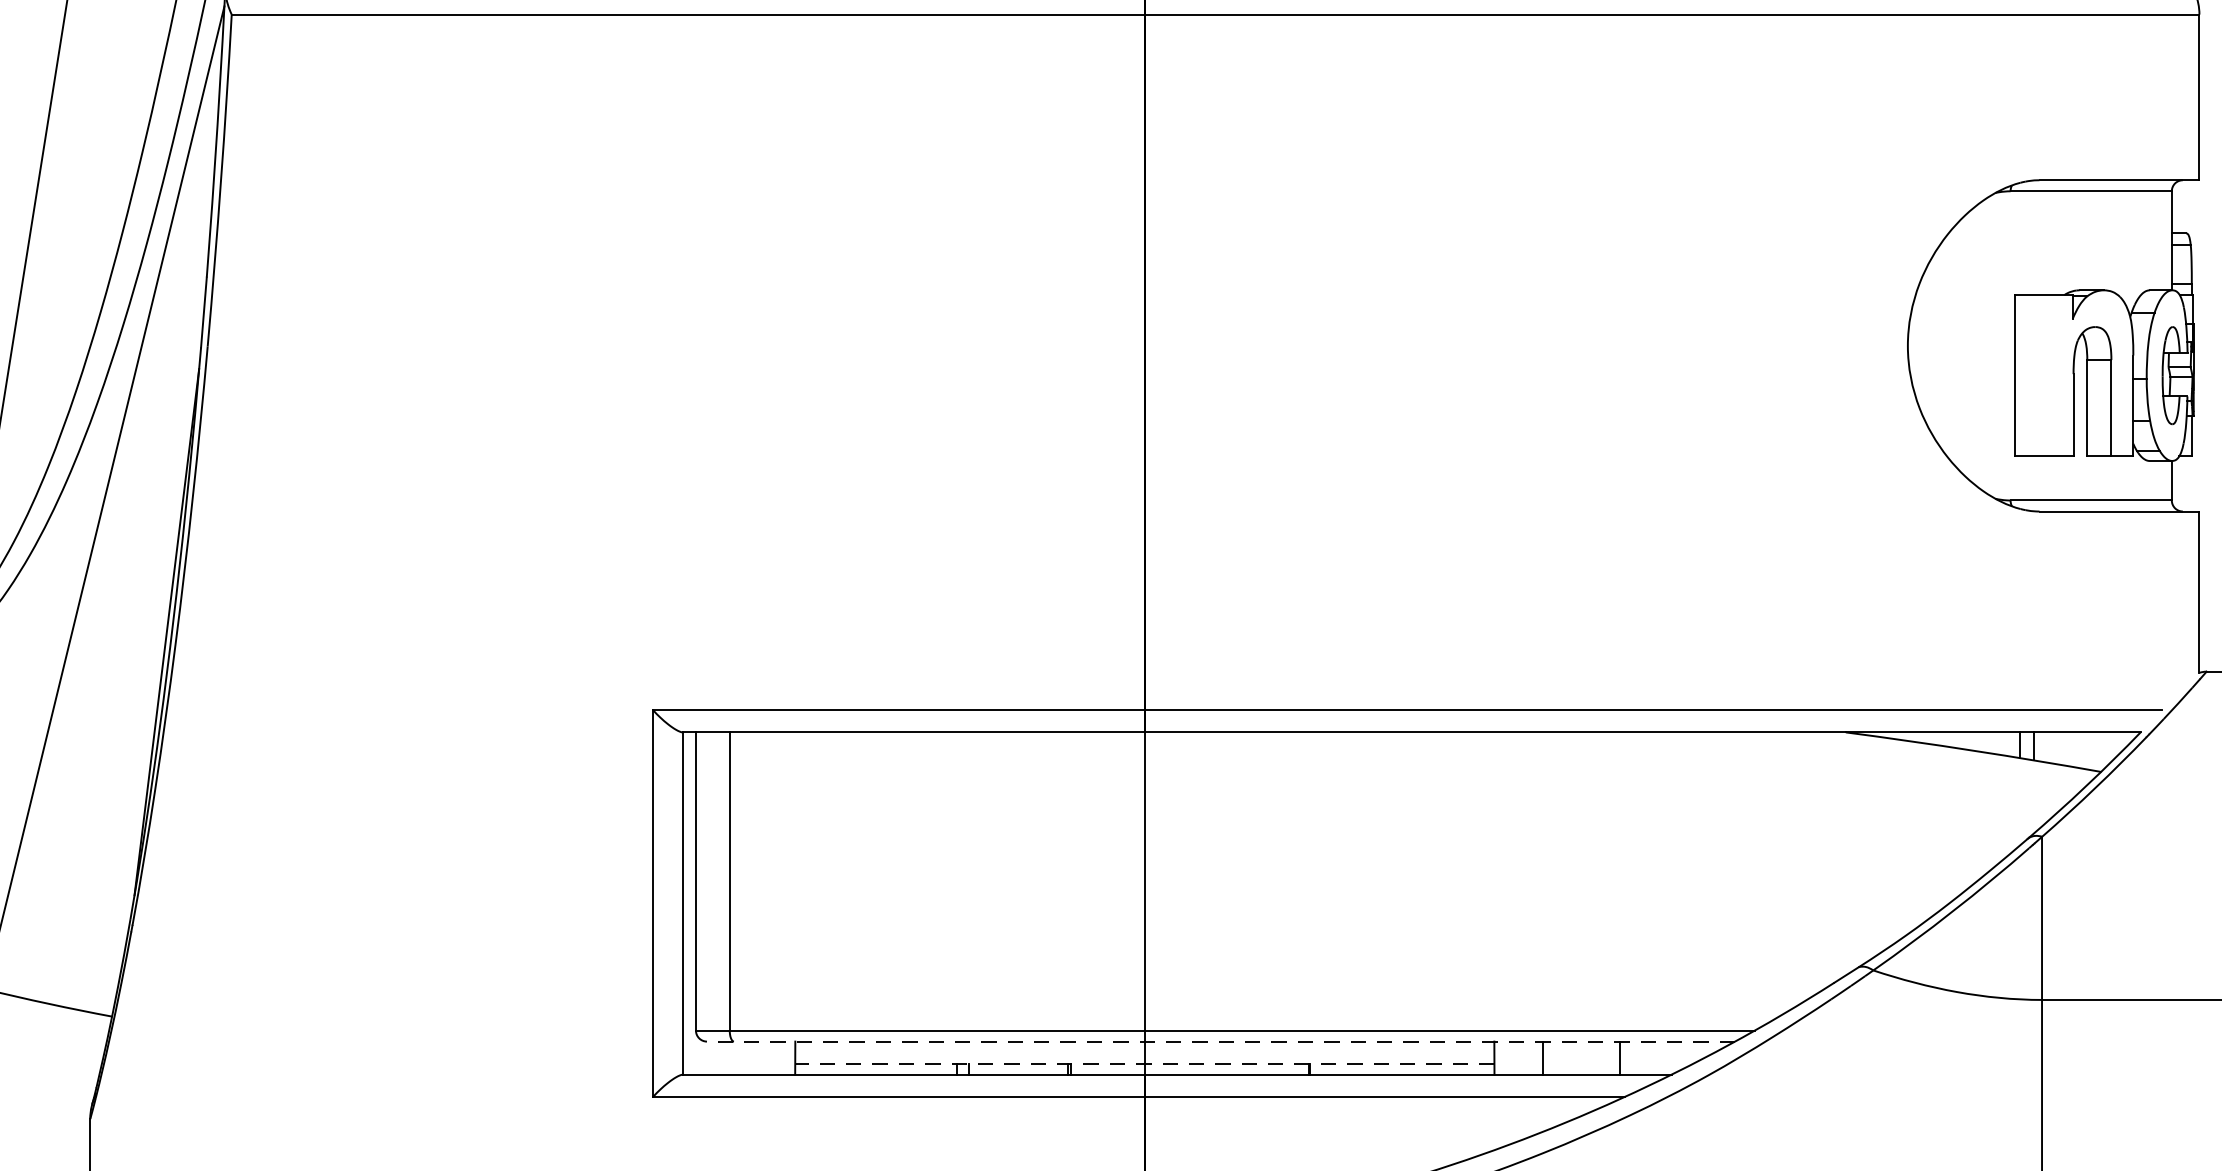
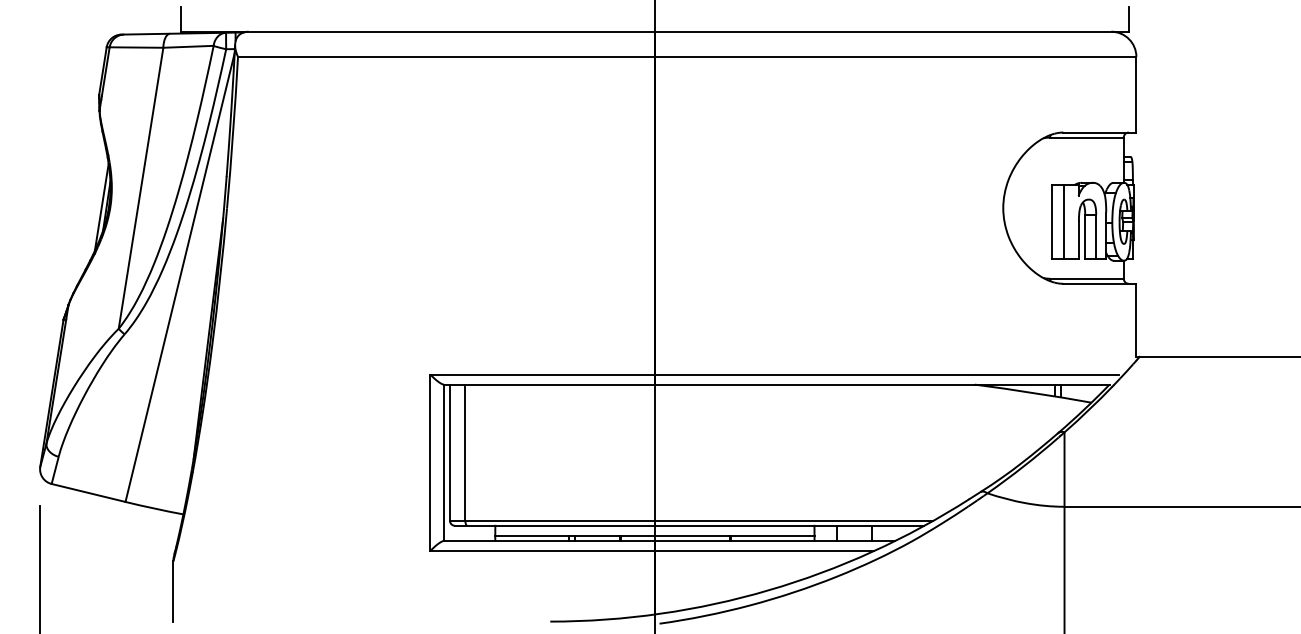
line: (2041, 375) -> (1064, 221), added
line: (1220, 1040) -> (689, 525), dashed -> solid
line: (1143, 1062) -> (654, 535), dashed -> solid

